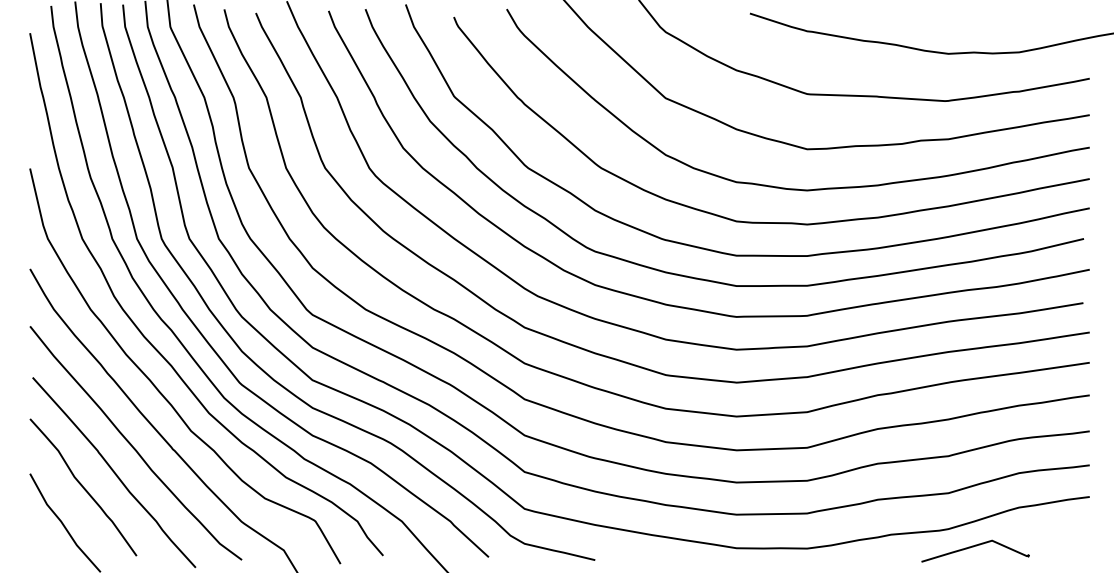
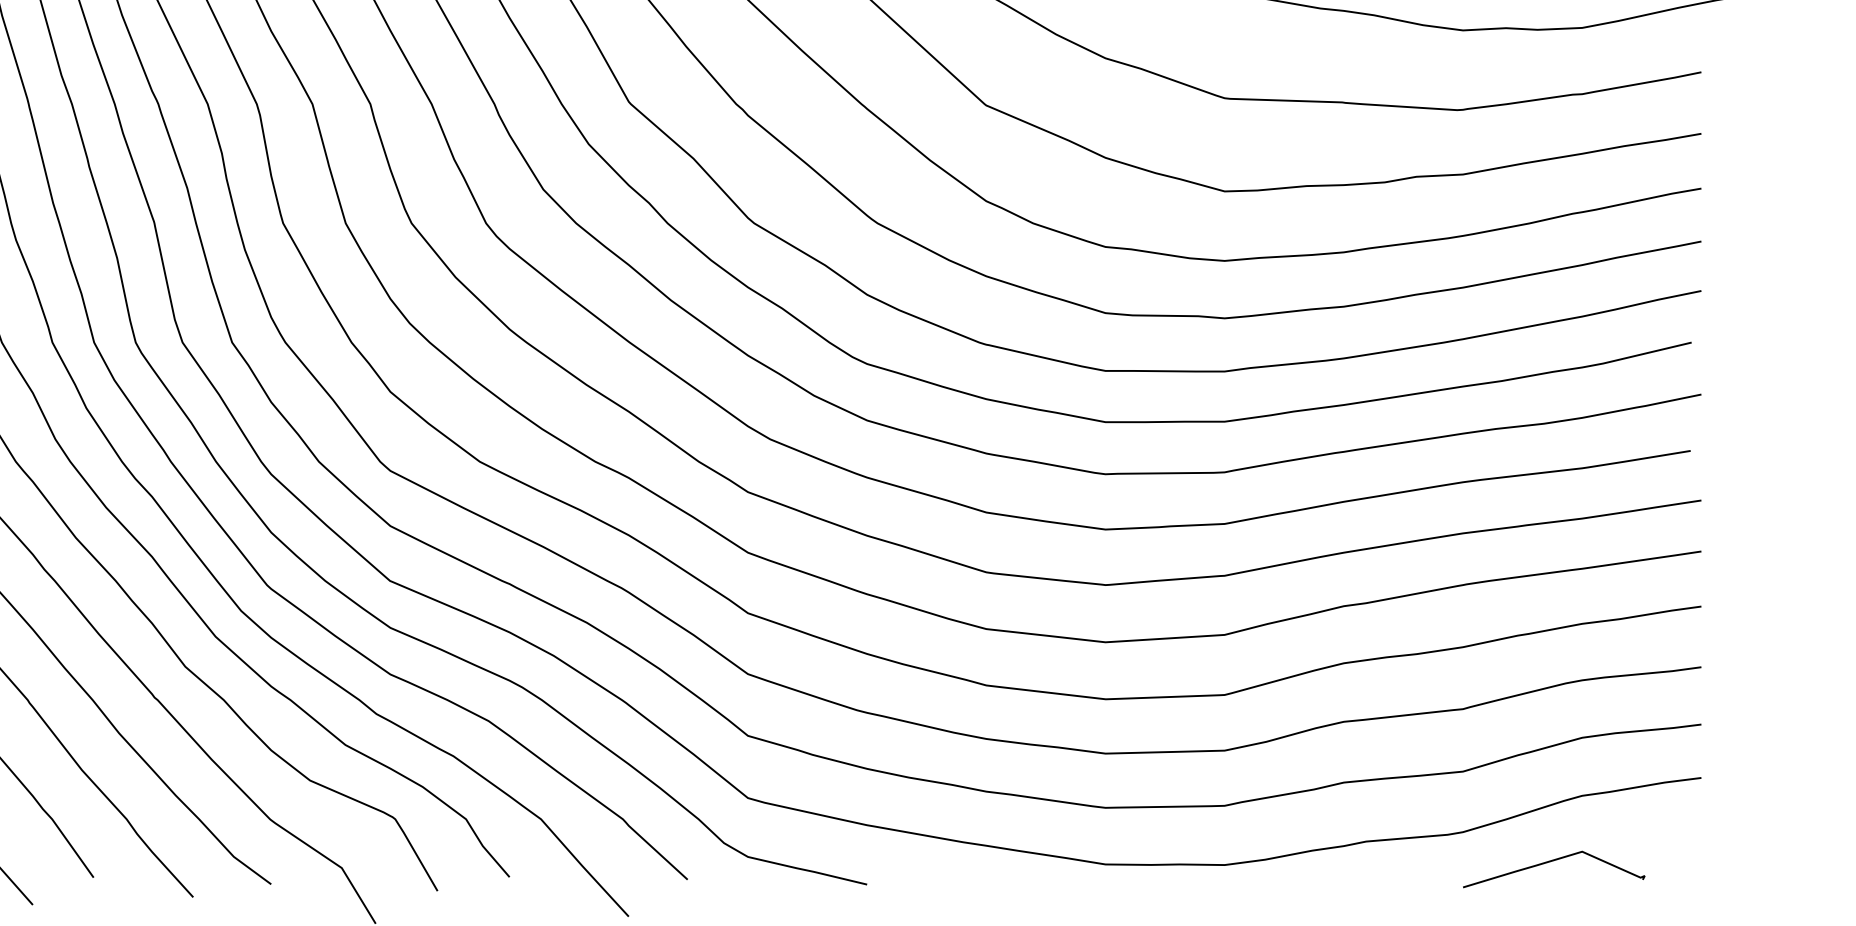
curve: (973, 547) -> (1550, 863), moved

